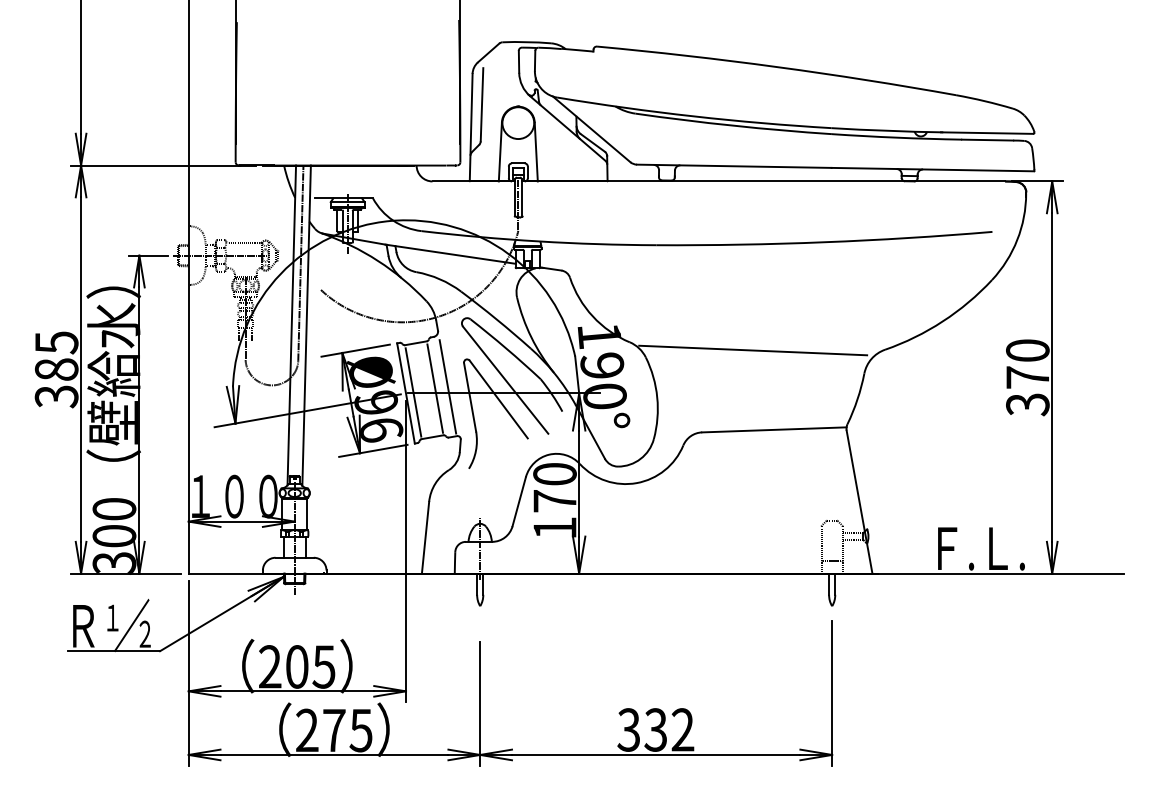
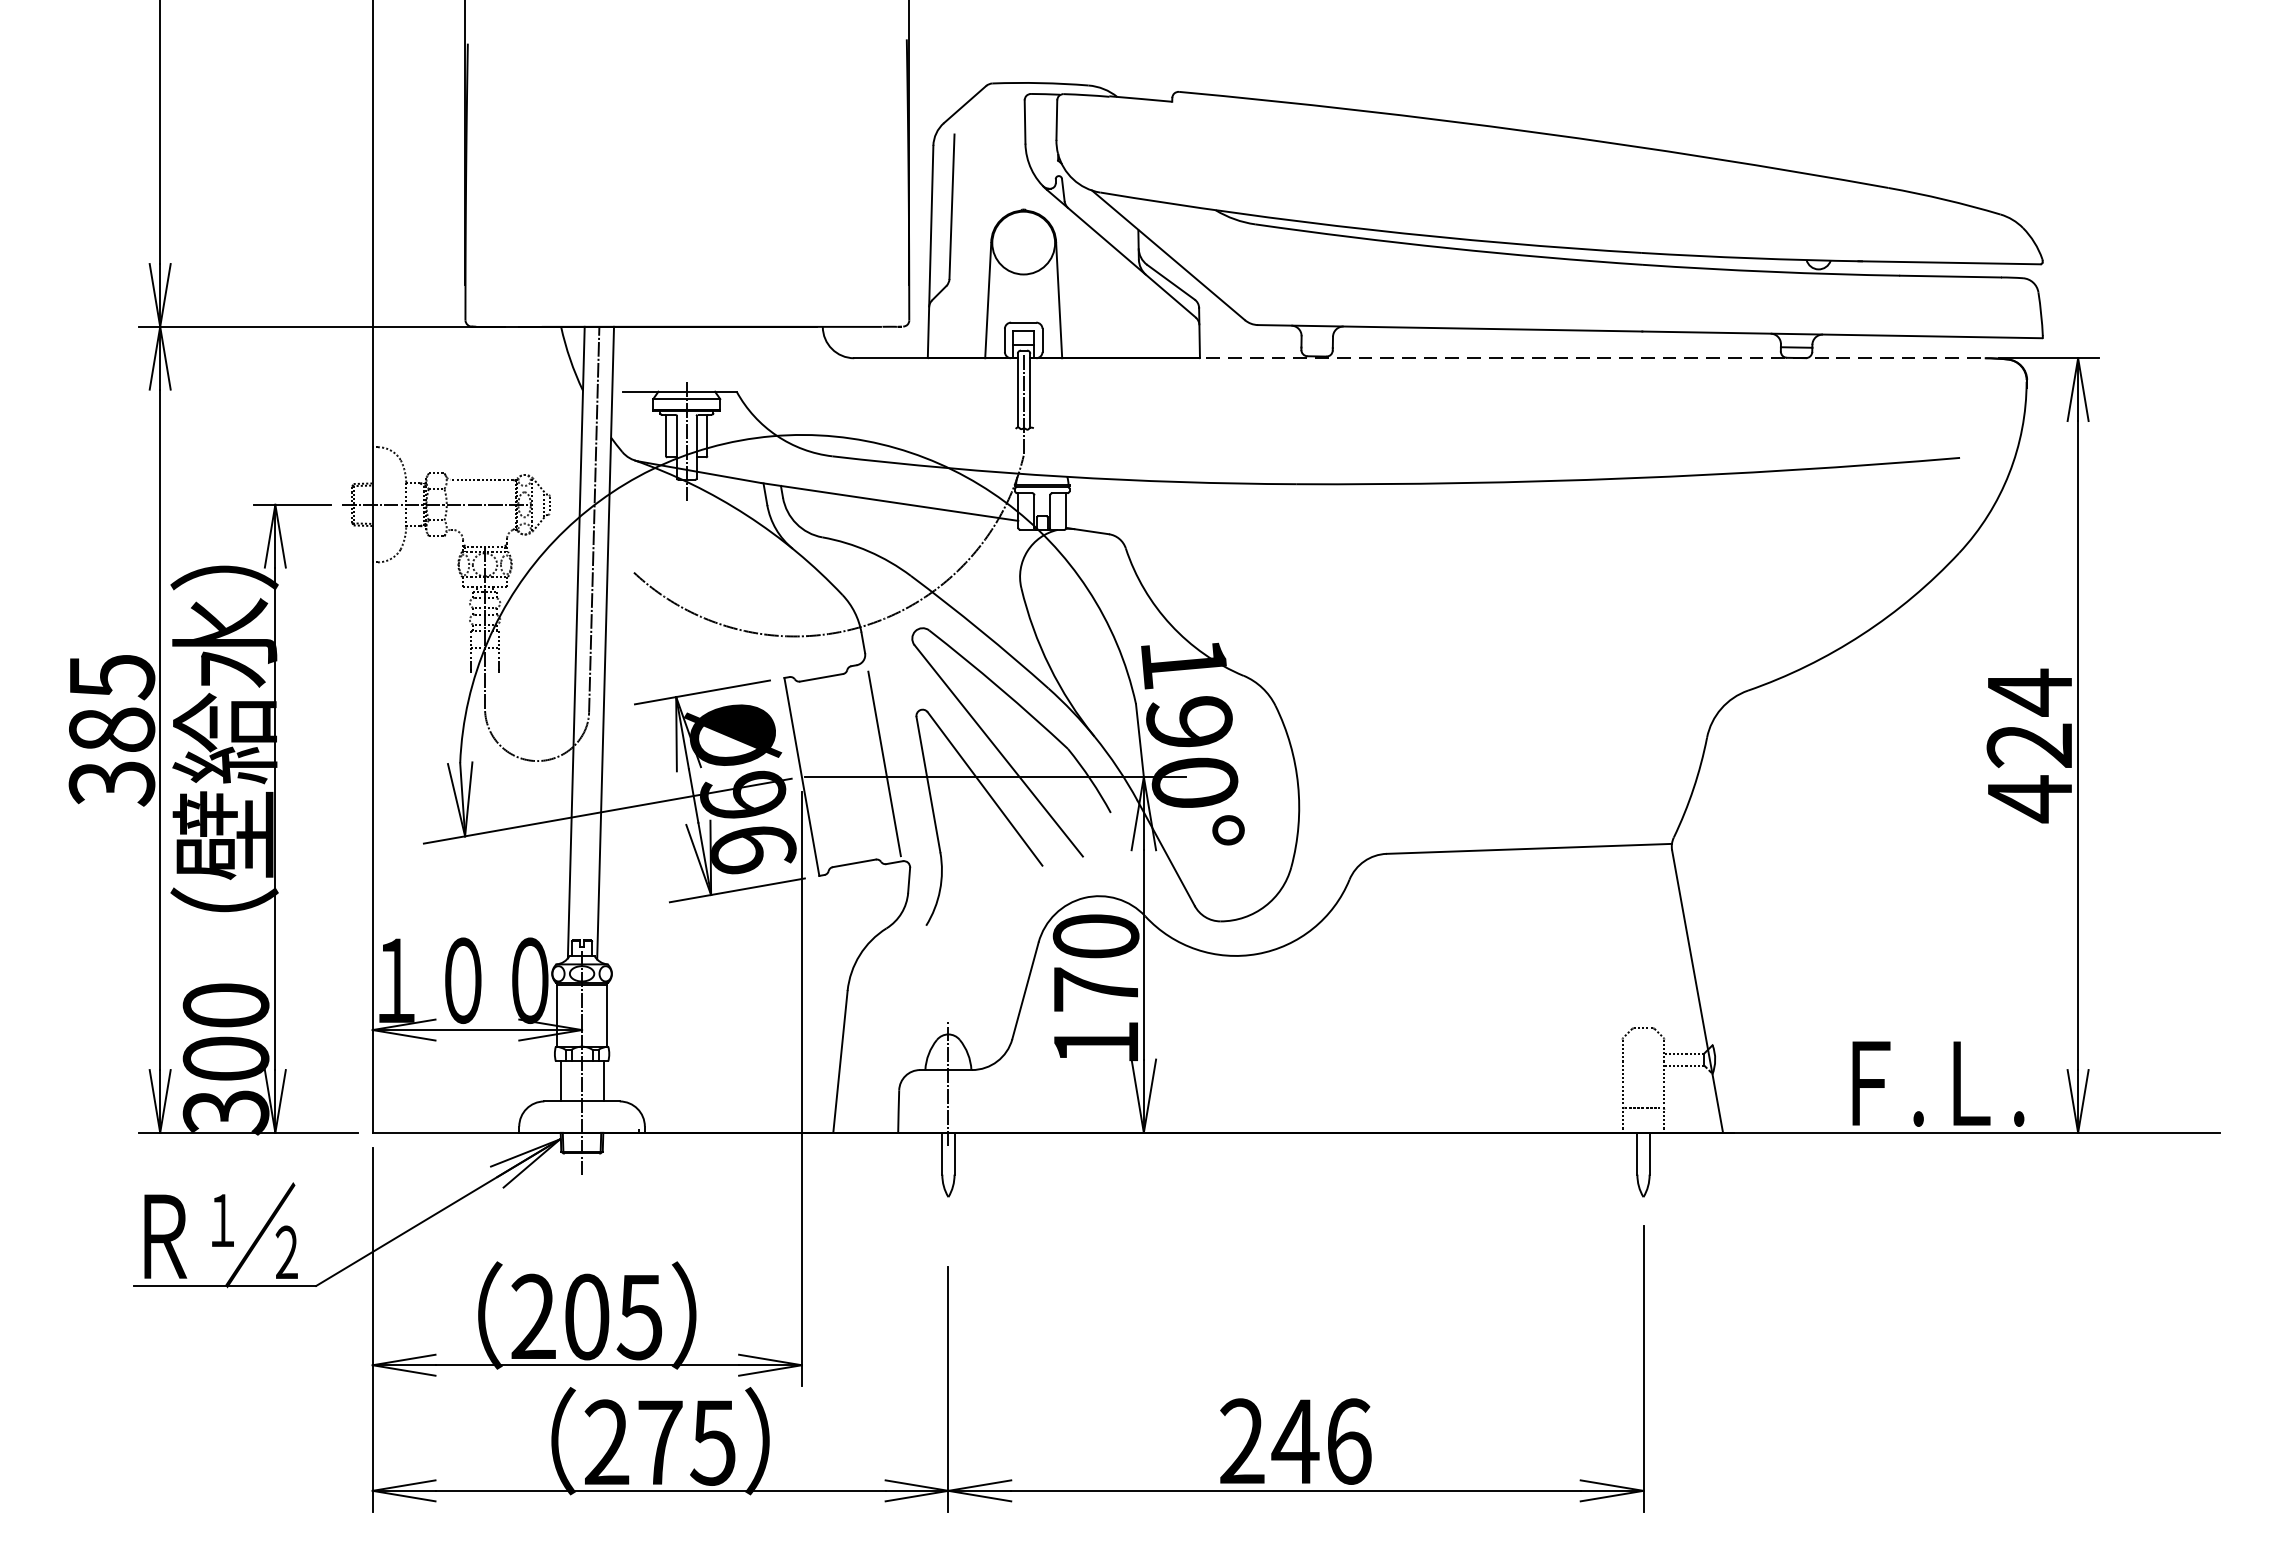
line: (797, 181) -> (1575, 358), solid -> dashed
line: (753, 350) -> (1488, 692), removed
text: (1027, 377) -> (2029, 745), 370 -> 424
line: (435, 388) -> (860, 767), removed
line: (413, 392) -> (816, 775), removed
text: (655, 729) -> (1294, 1440), 332 -> 246

